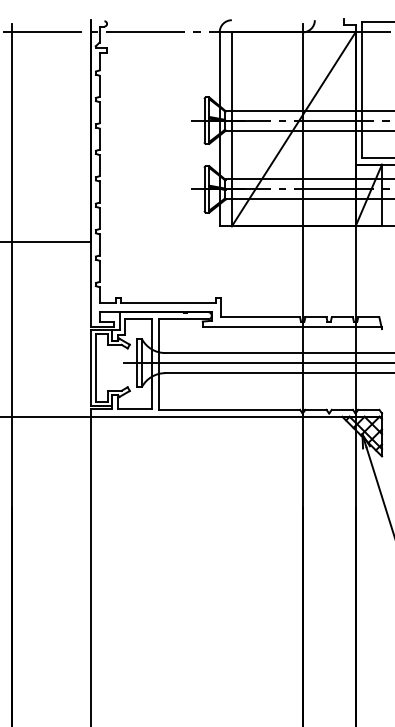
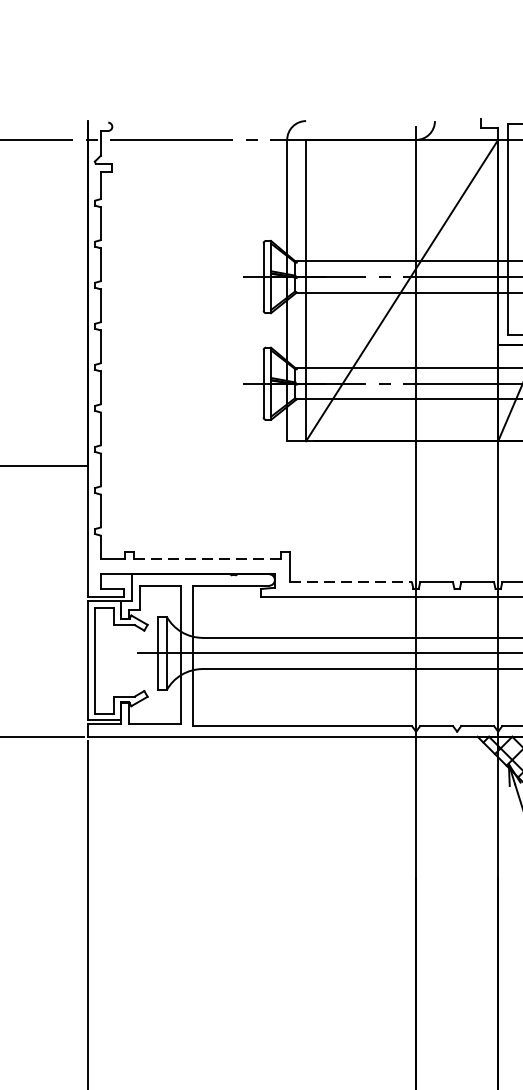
line: (168, 302) -> (207, 559), solid -> dashed
line: (261, 317) -> (352, 582), solid -> dashed

